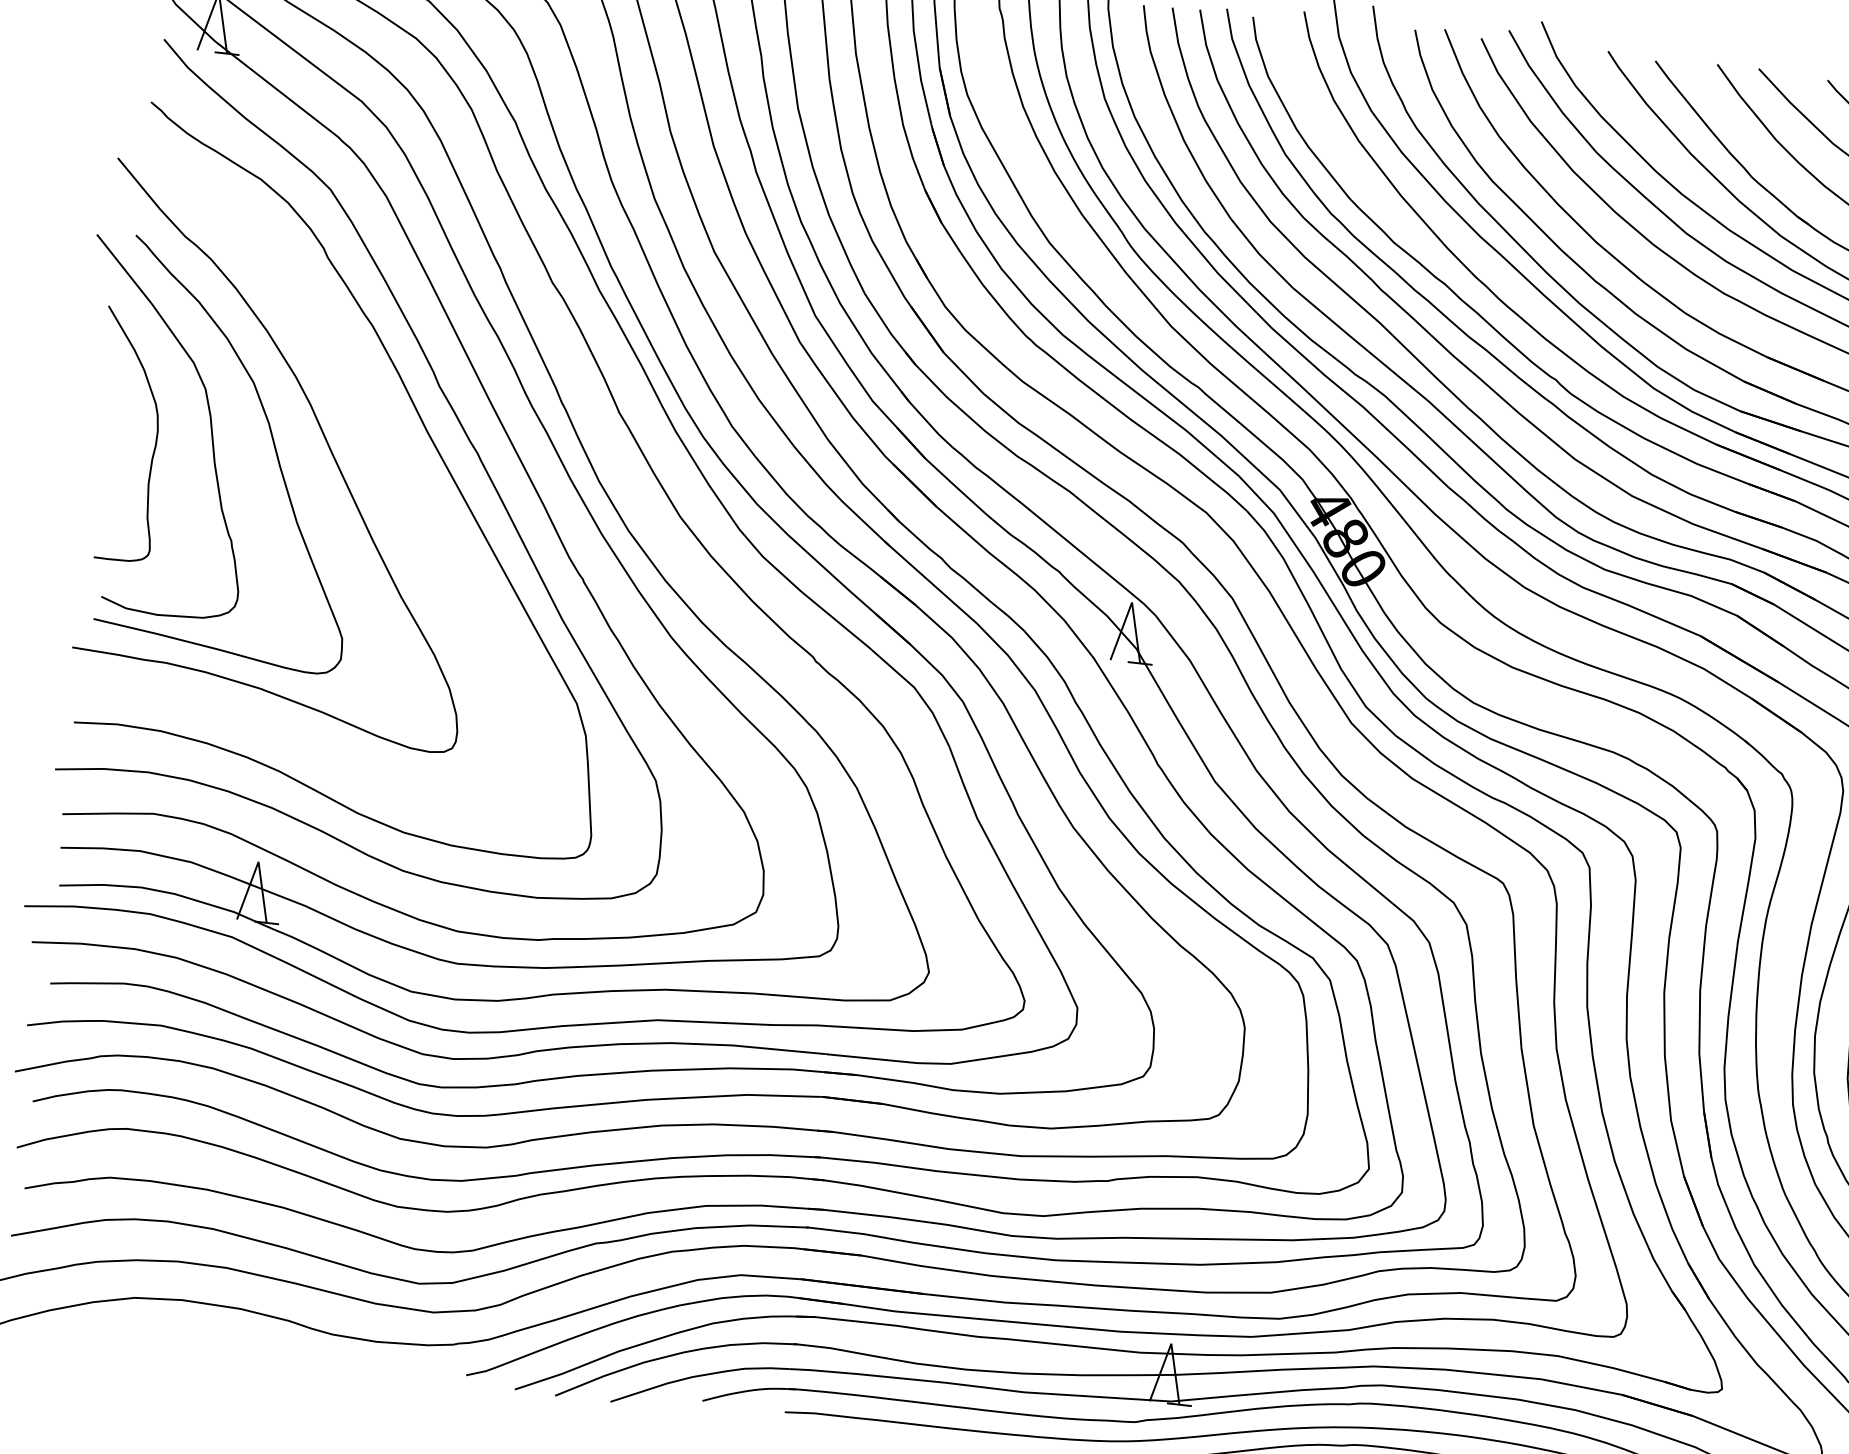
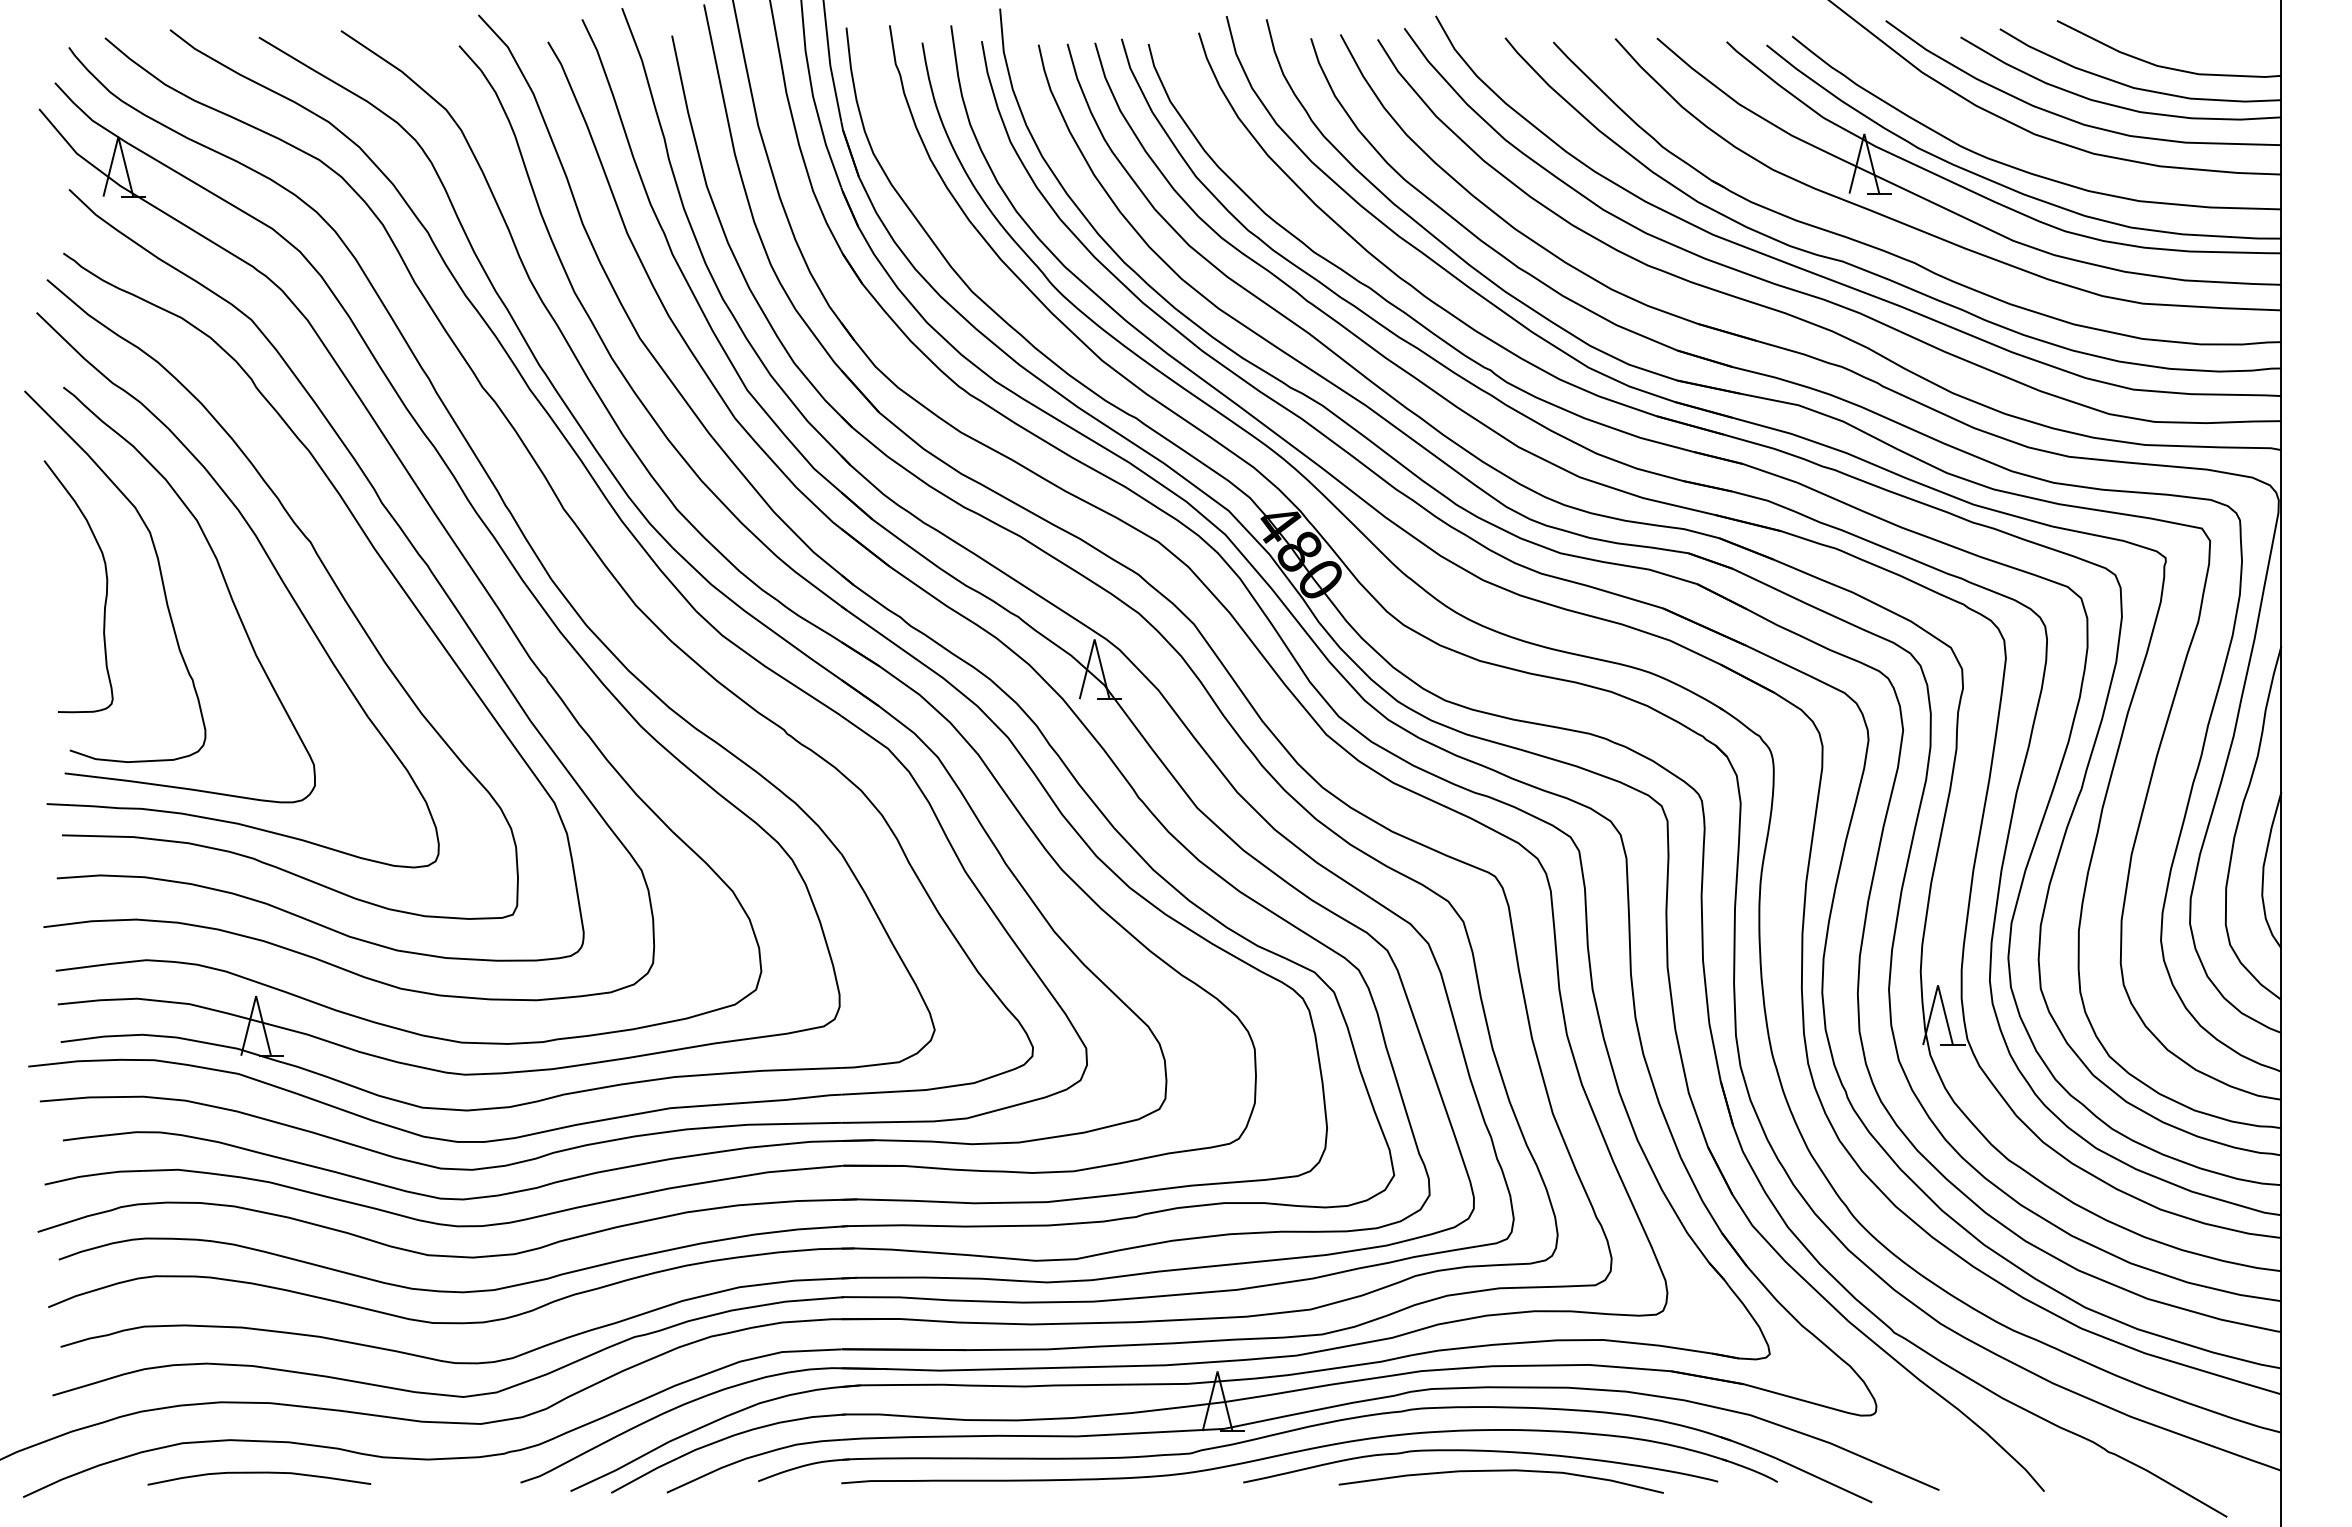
curve: (375, 446) -> (325, 570), added
curve: (207, 1336) -> (259, 1473), added

